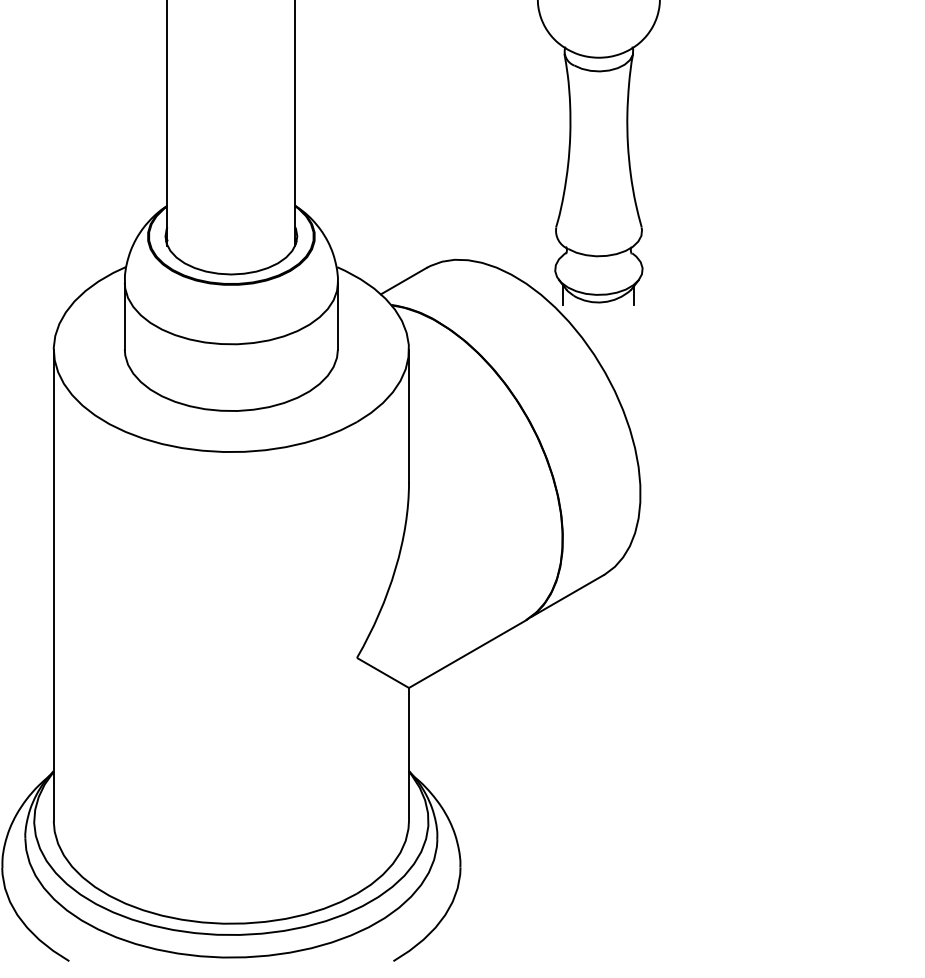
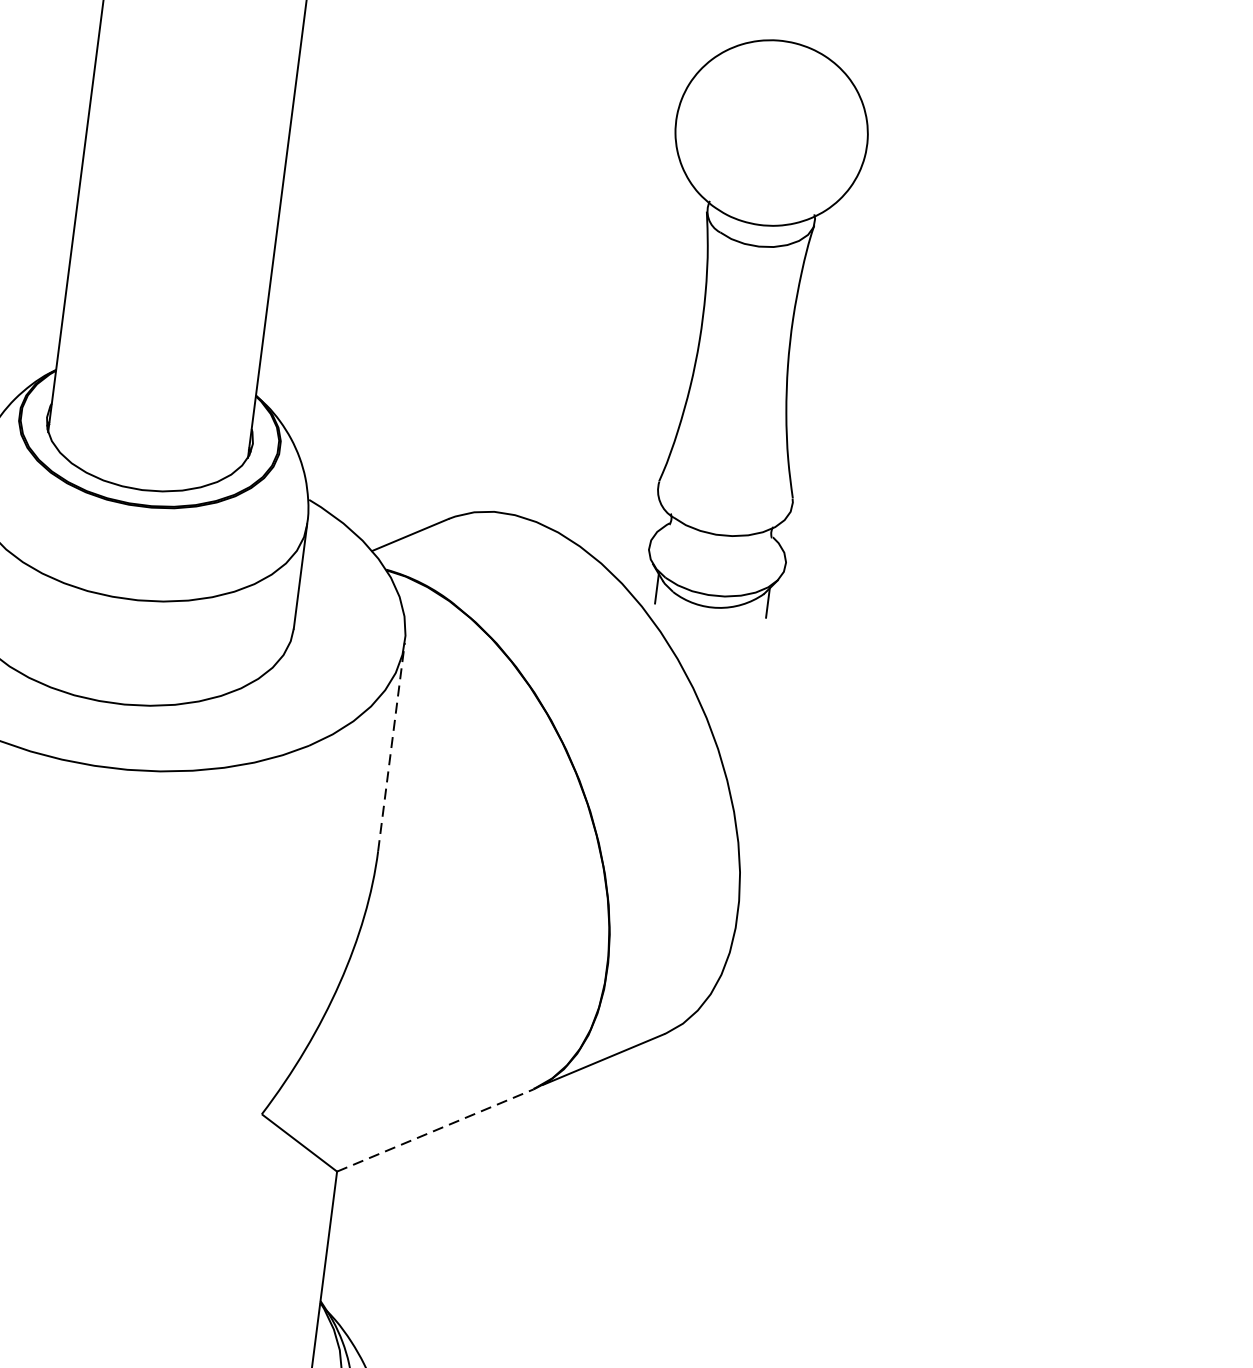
line: (409, 416) -> (392, 747), solid -> dashed
line: (467, 654) -> (435, 1131), solid -> dashed

